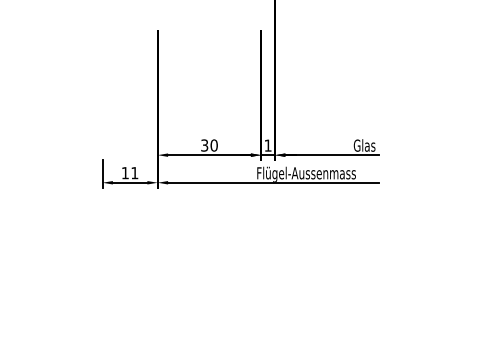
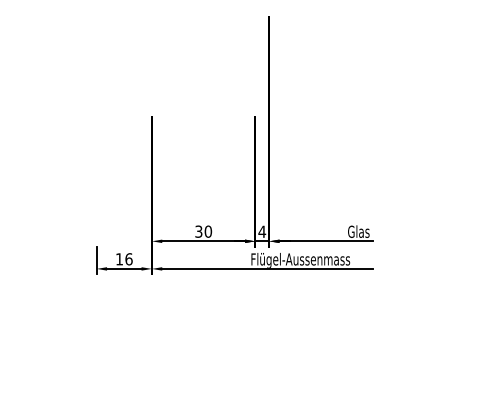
text: (268, 145) -> (262, 231), 1 -> 4
text: (134, 173) -> (128, 259), 11 -> 16

